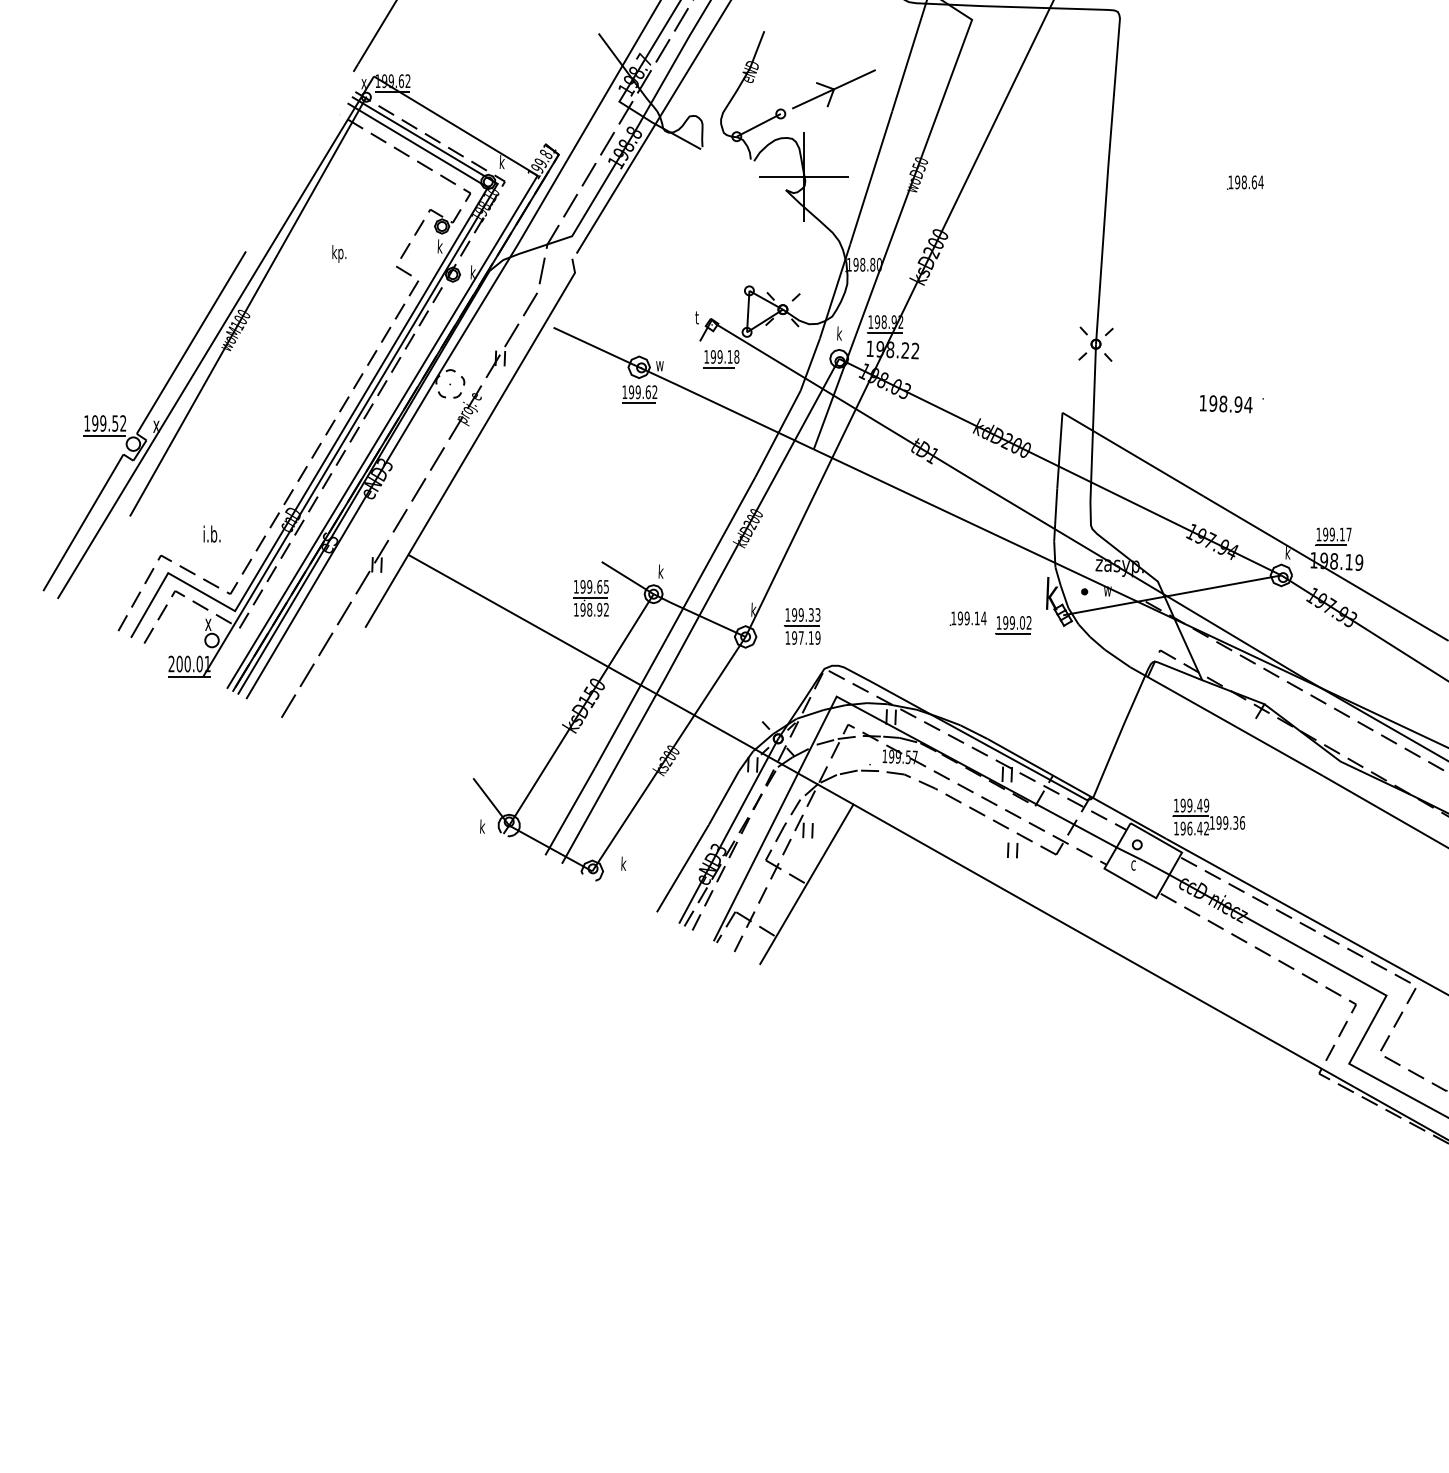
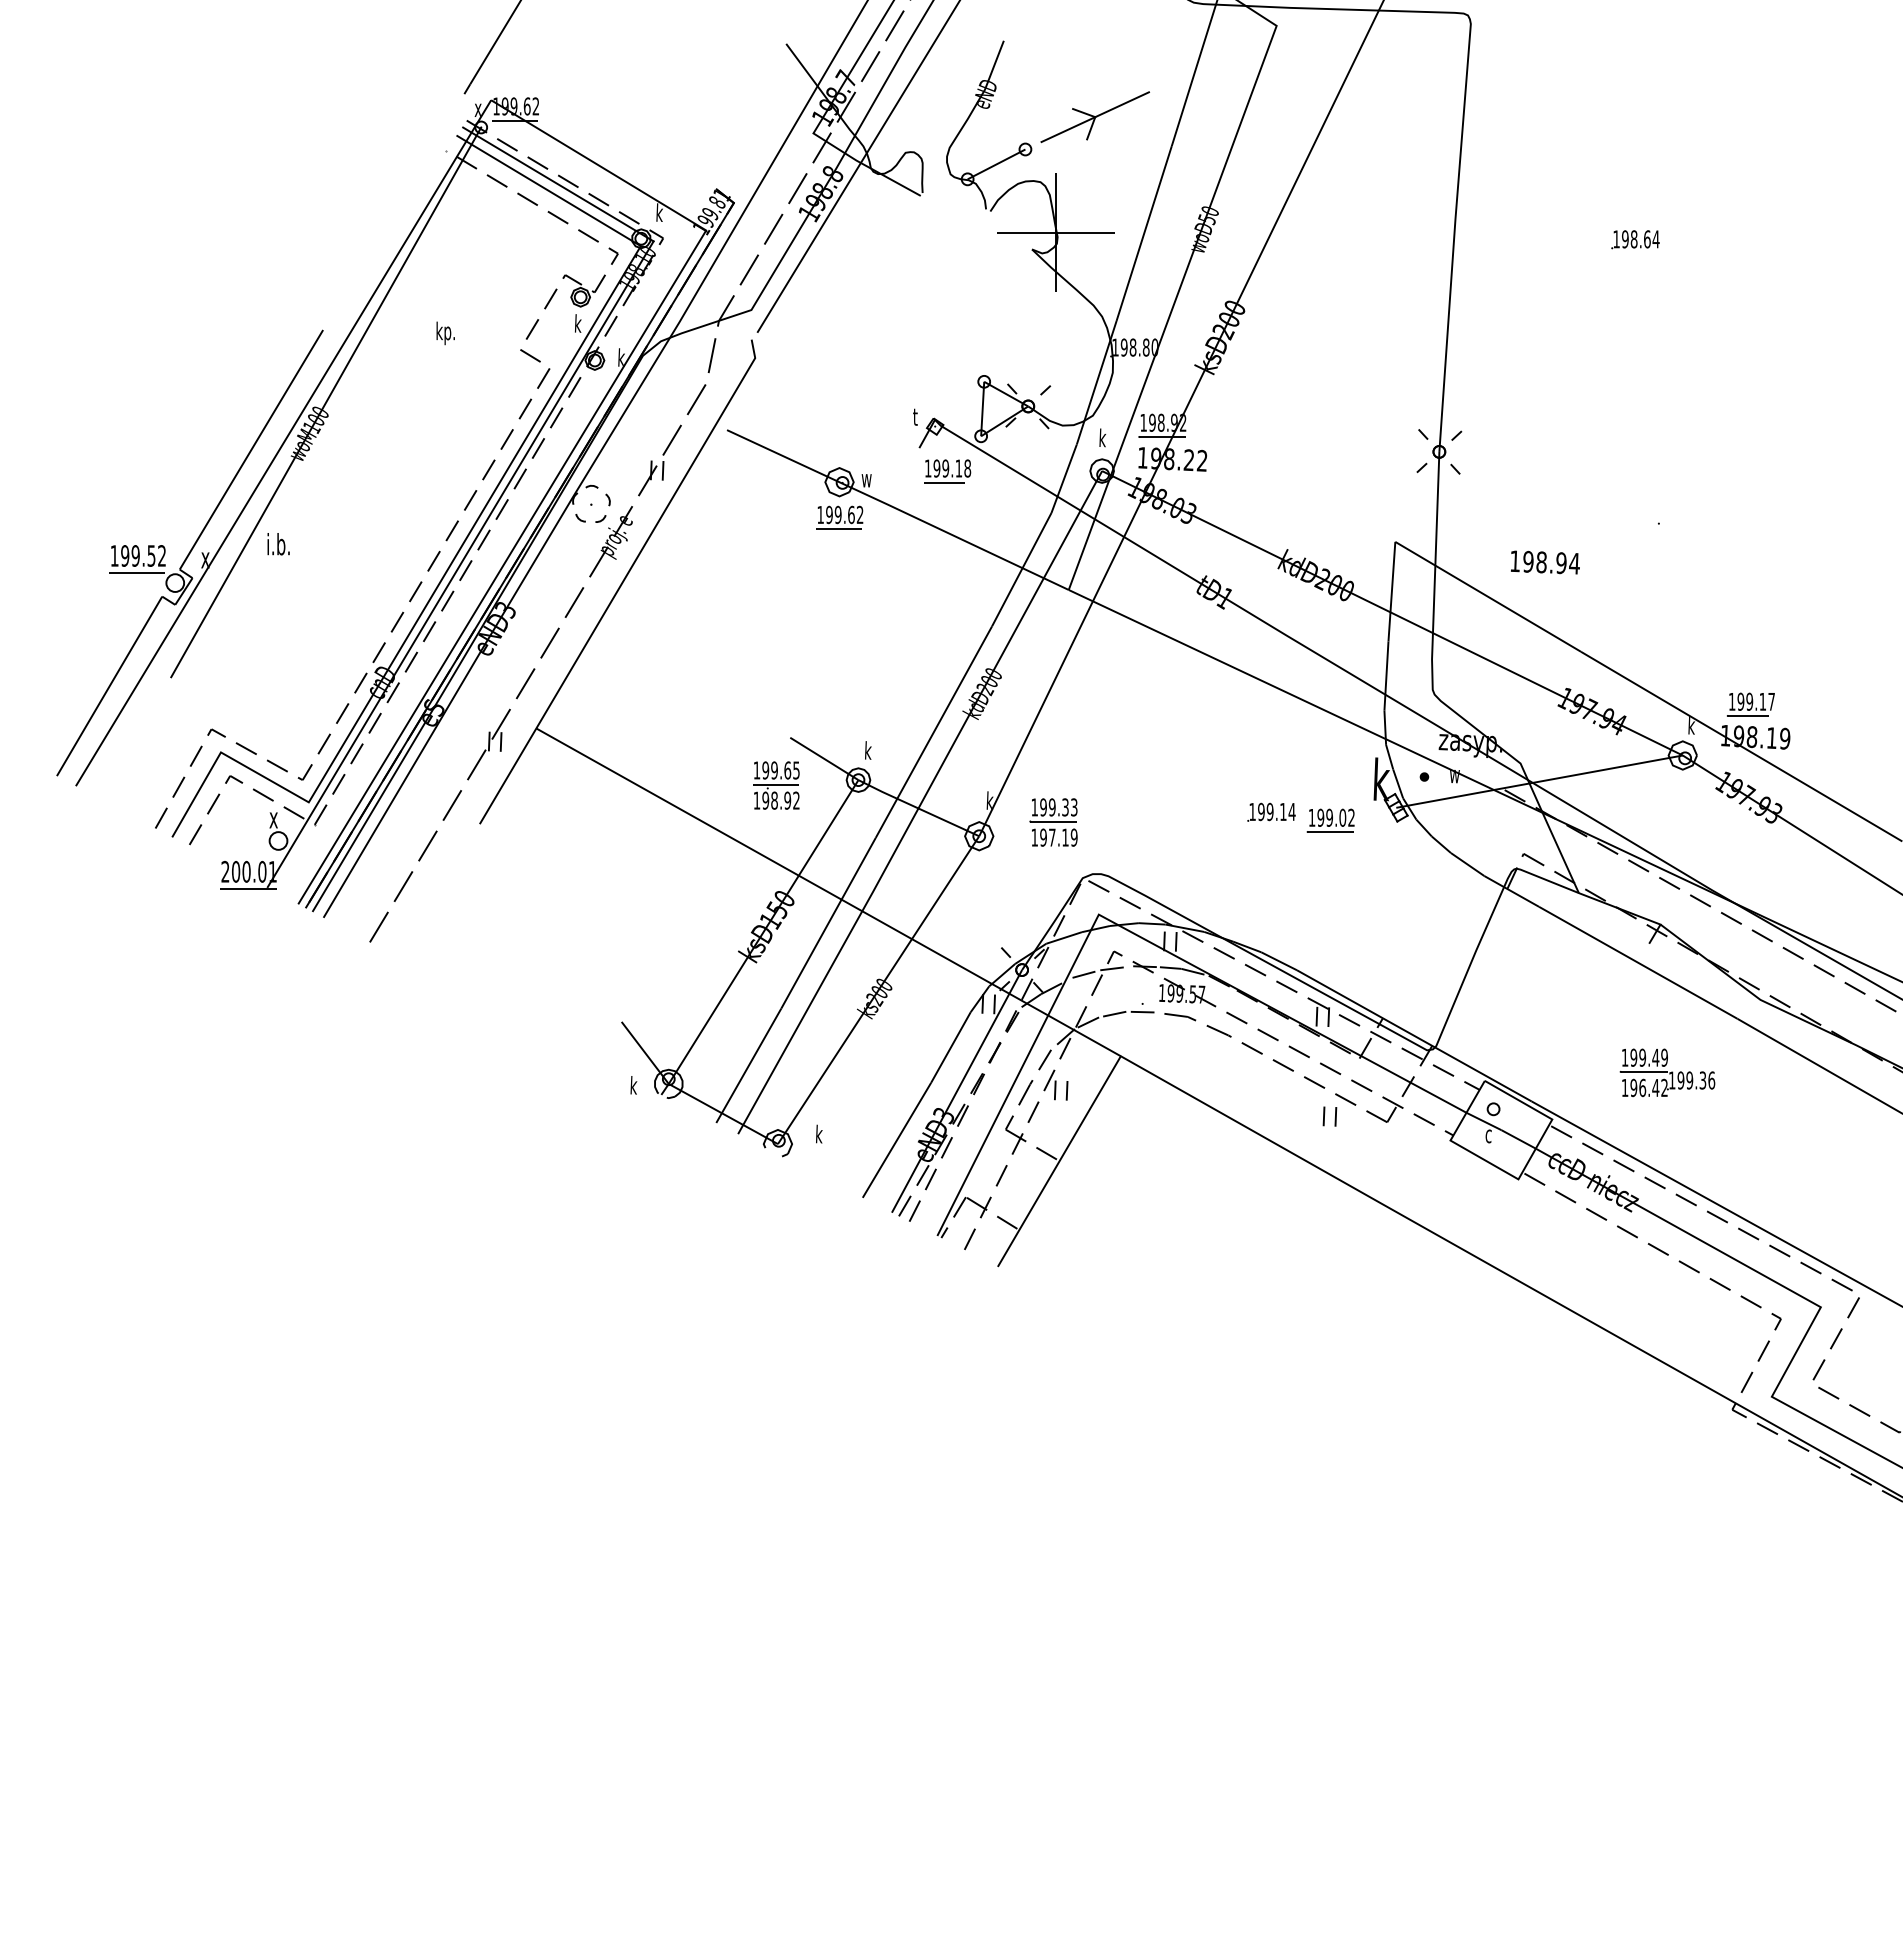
text: (1226, 404) -> (1545, 562), moved
text: (212, 534) -> (278, 544), moved
part: (1208, 816) -> (1667, 1072), moved

